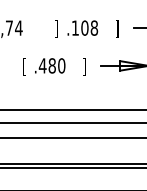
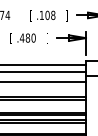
text: (56, 28) -> (30, 15), ] -> [

